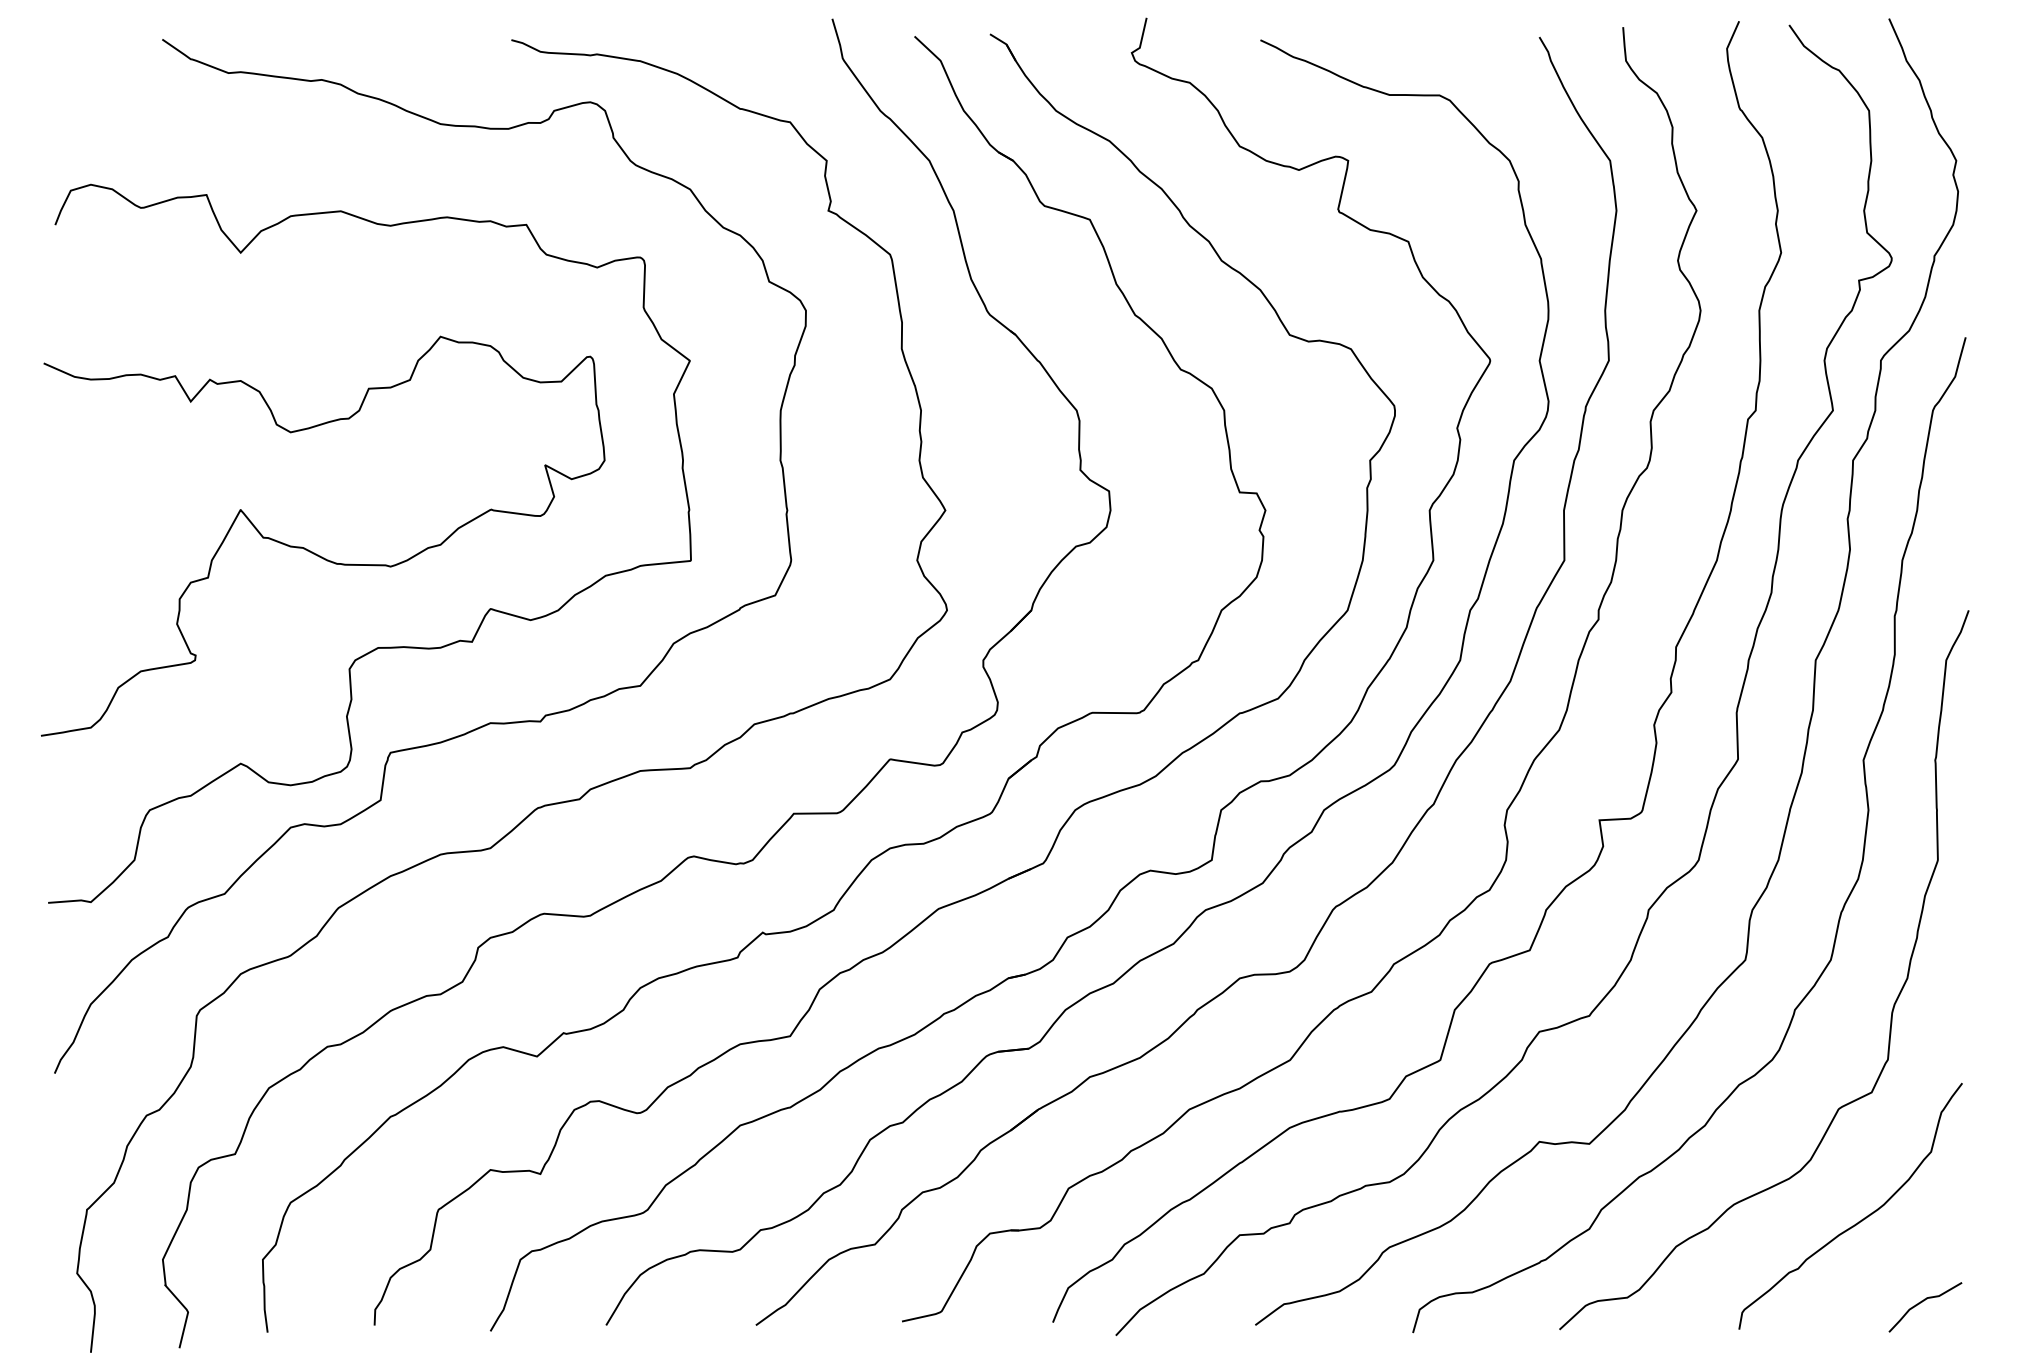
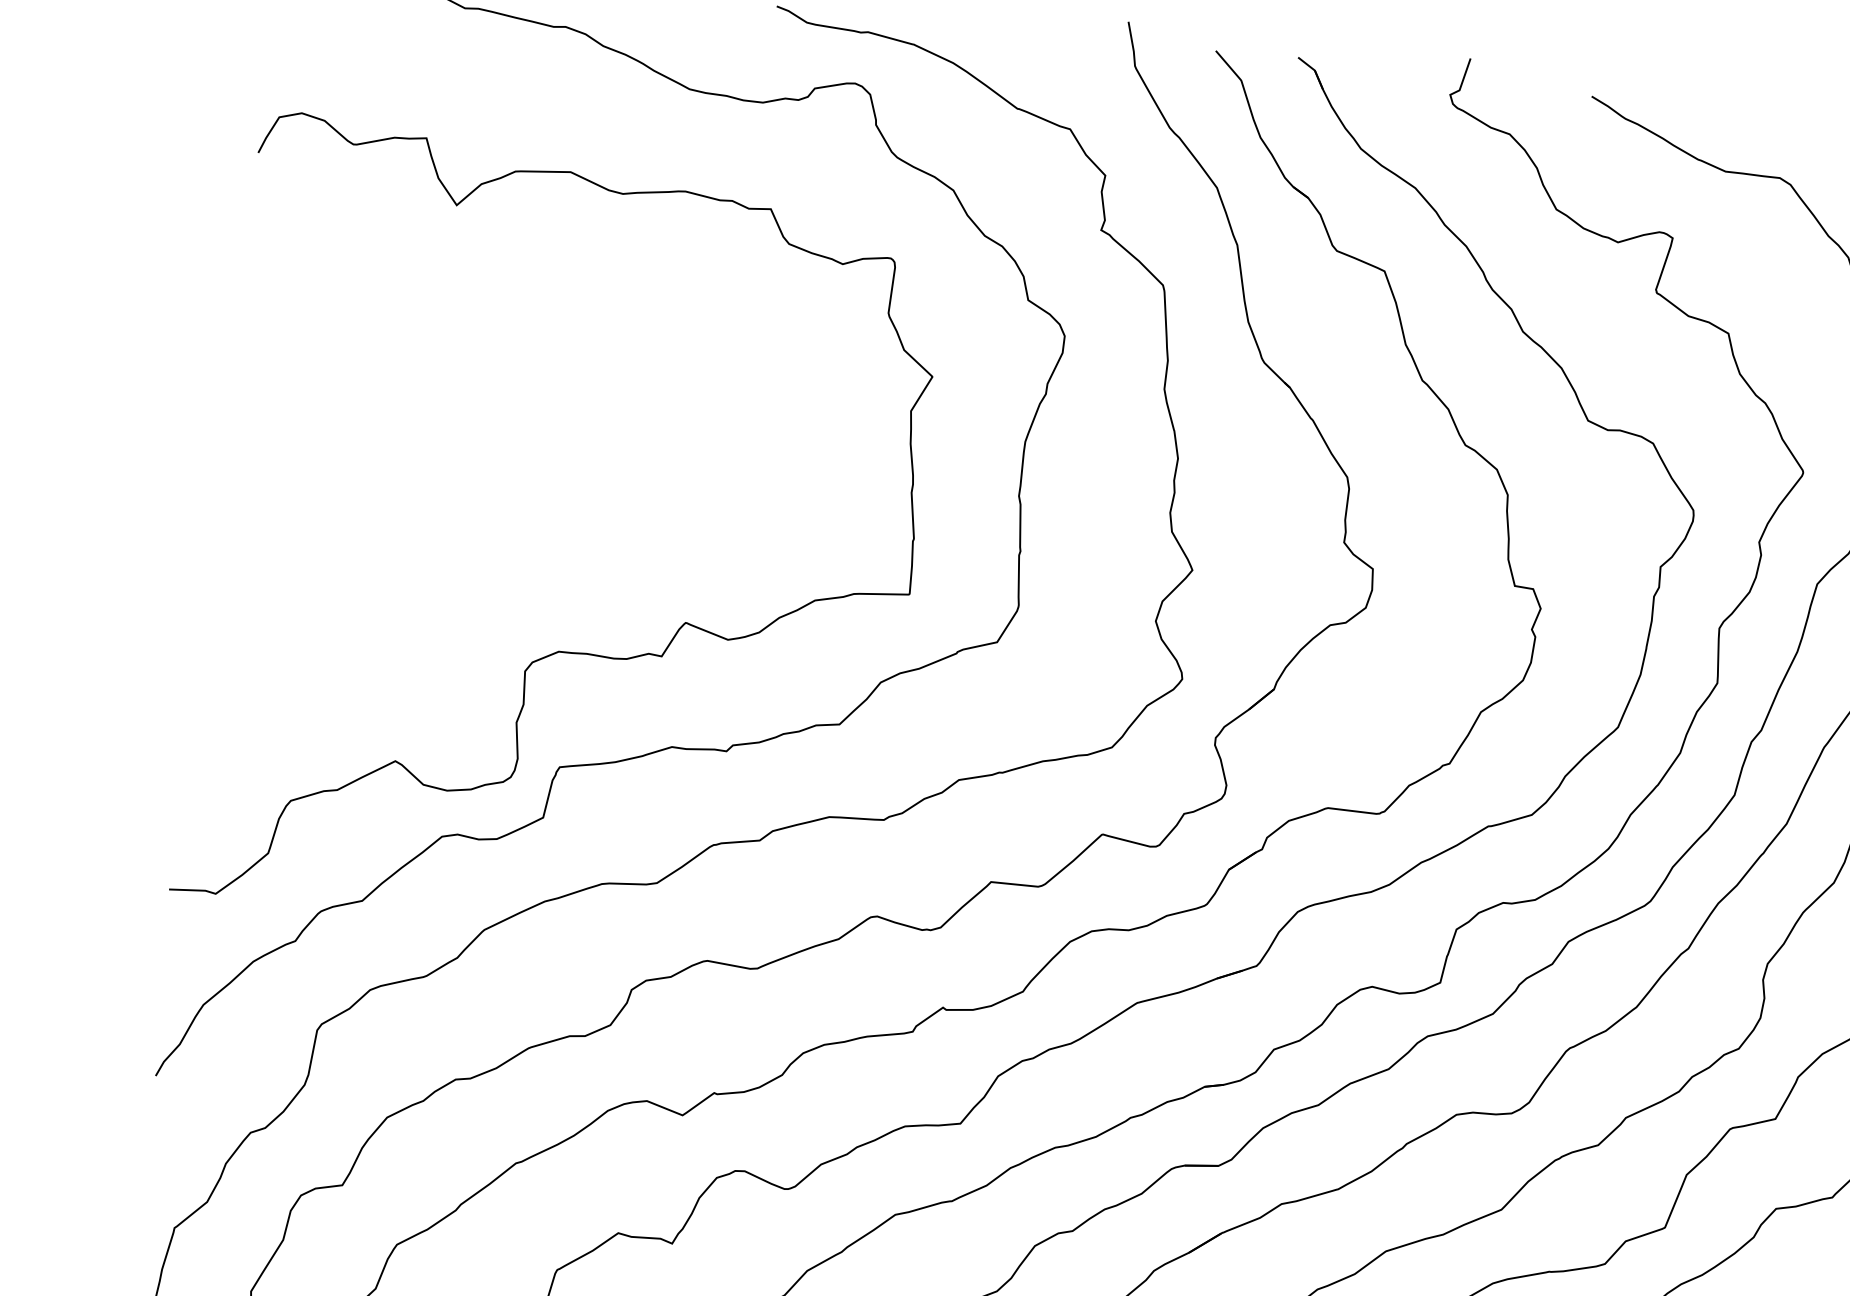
curve: (314, 552) -> (501, 540), removed

